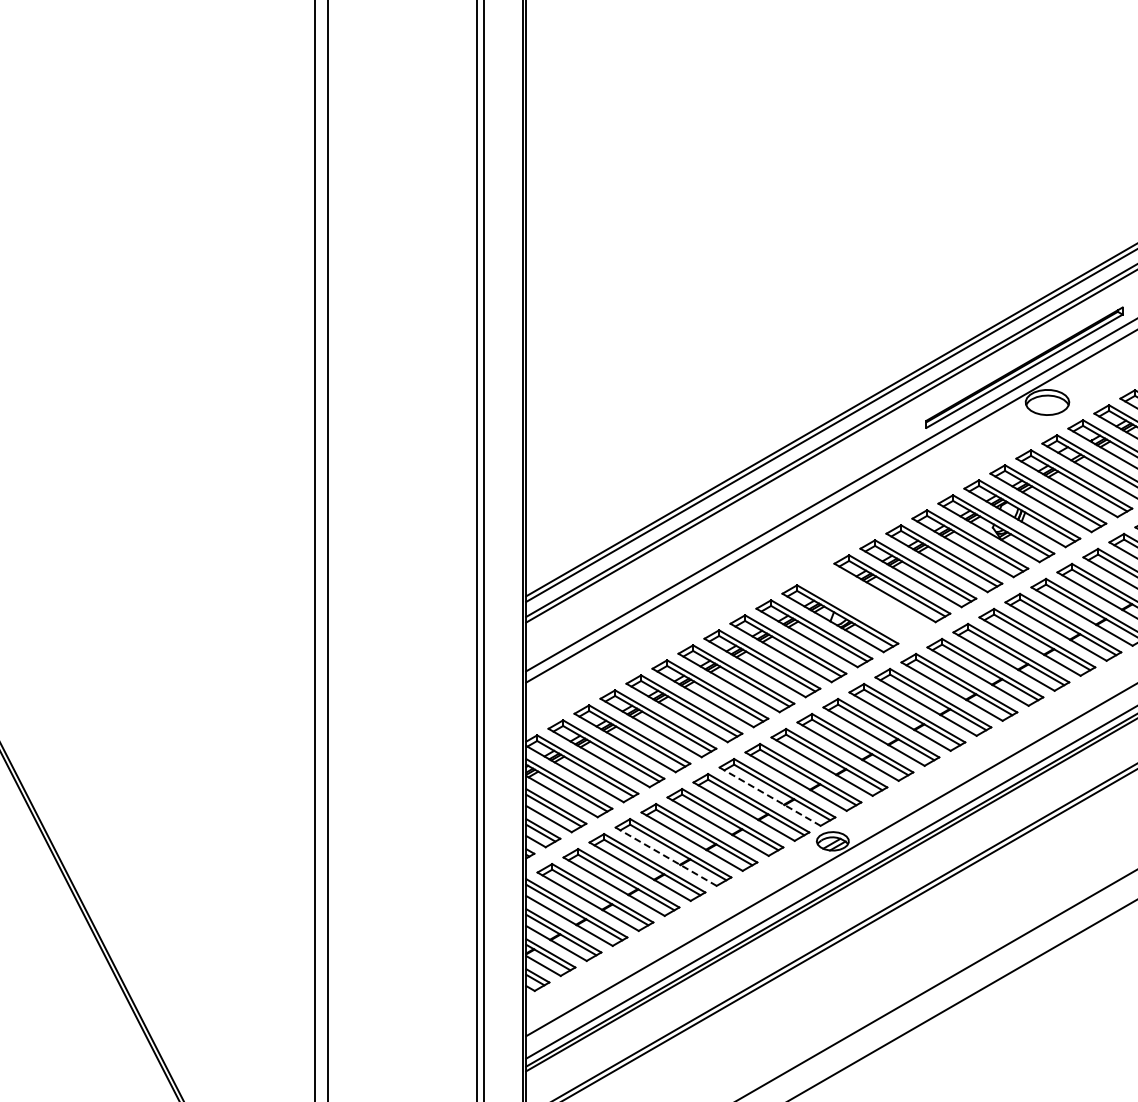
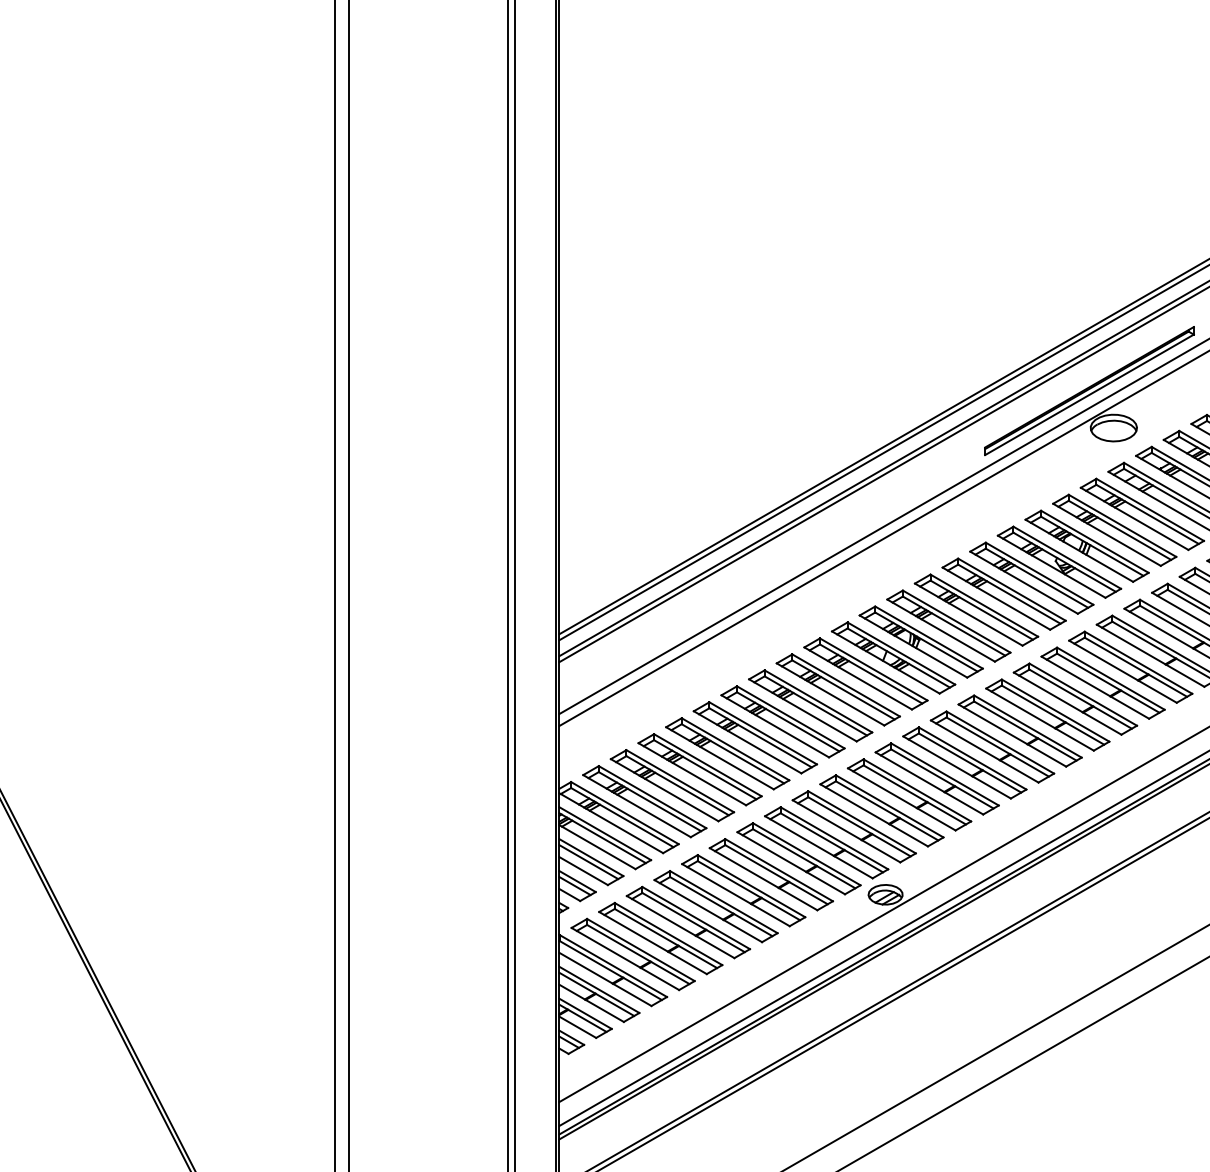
part: (866, 603) -> (921, 641), added
line: (770, 796) -> (819, 847), dashed -> solid
line: (666, 856) -> (708, 910), dashed -> solid

